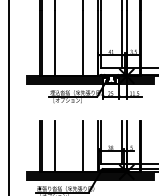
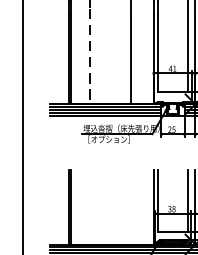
line: (54, 43) -> (89, 56), solid -> dashed
line: (54, 146) -> (89, 206), removed
line: (83, 146) -> (132, 206), removed

